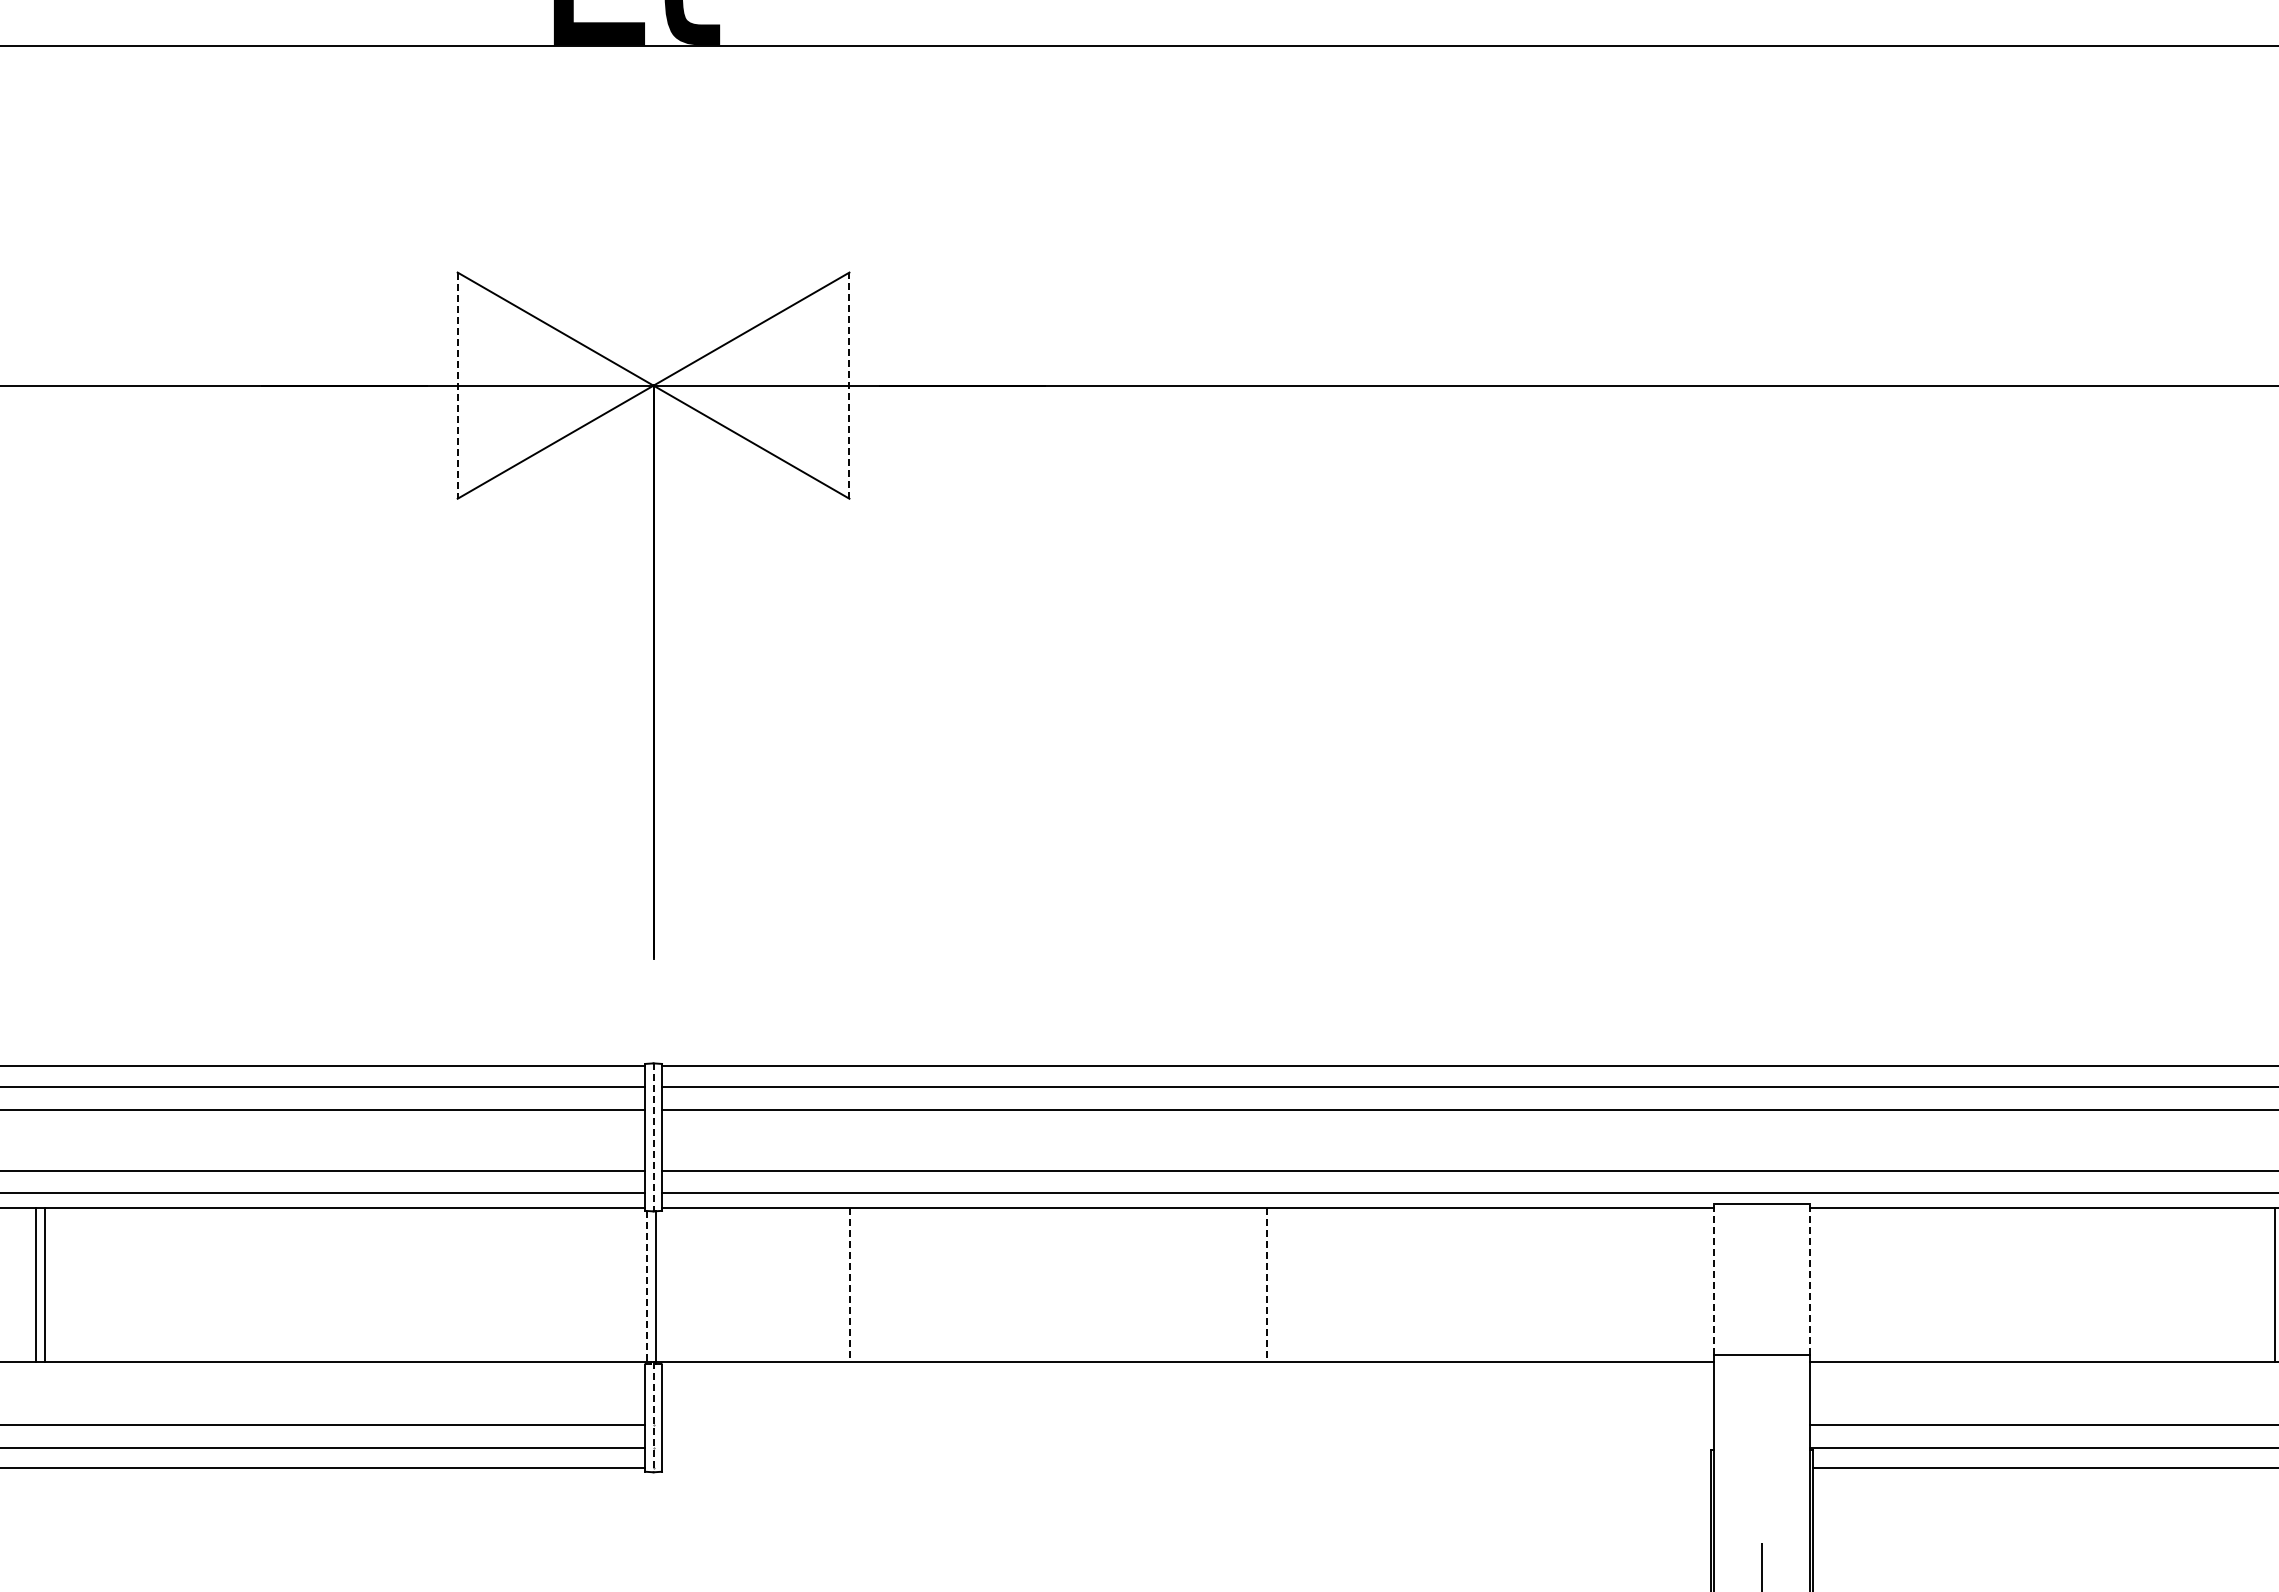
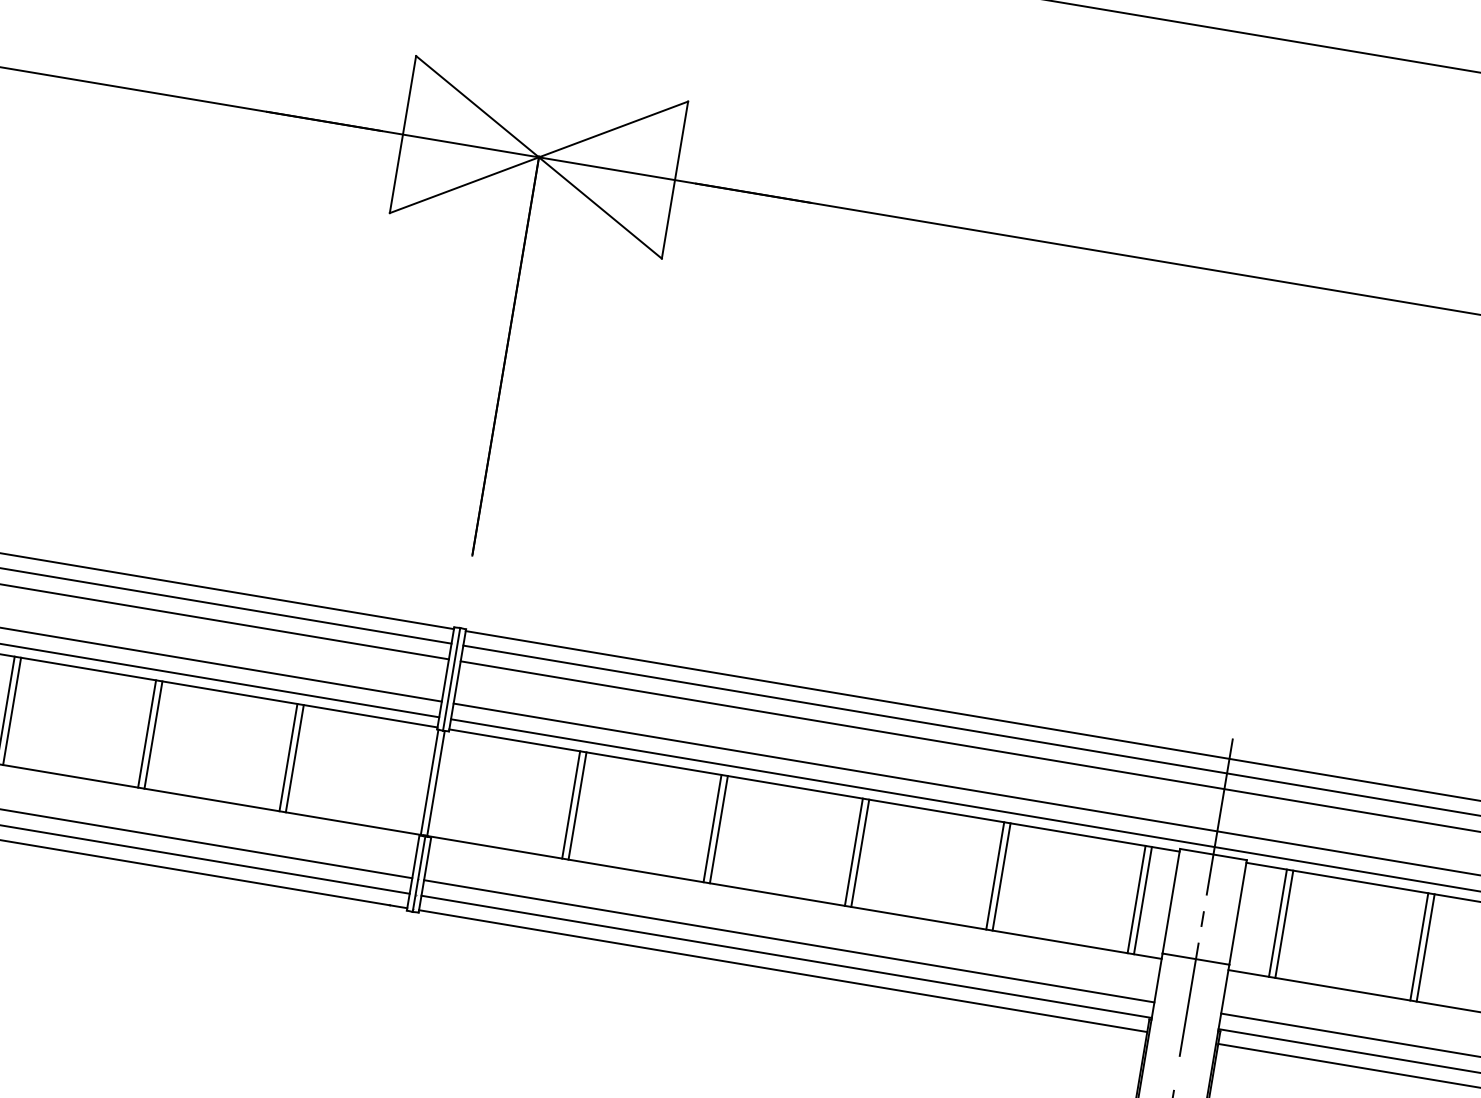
line: (849, 385) -> (675, 180), dashed -> solid
line: (457, 386) -> (402, 135), dashed -> solid
line: (653, 1137) -> (451, 679), dashed -> solid
line: (1761, 1266) -> (1206, 897), added
line: (1713, 1278) -> (1171, 900), dashed -> solid
line: (1809, 1278) -> (1237, 911), dashed -> solid
line: (239, 1285) -> (146, 734), added
line: (248, 1285) -> (153, 735), added
line: (443, 1285) -> (288, 757), added
line: (452, 1285) -> (294, 758), added
line: (850, 1285) -> (571, 805), dashed -> solid
line: (859, 1285) -> (577, 806), added
line: (1054, 1285) -> (712, 828), added
line: (1063, 1285) -> (719, 829), added
line: (1257, 1285) -> (853, 852), added
line: (1266, 1285) -> (860, 853), dashed -> solid
line: (1461, 1285) -> (995, 876), added
line: (1470, 1285) -> (1001, 877), added
line: (1664, 1285) -> (1136, 899), added
line: (1673, 1285) -> (1142, 900), added
line: (1868, 1285) -> (1278, 923), added
line: (1877, 1285) -> (1284, 924), added
line: (2071, 1285) -> (1419, 947), added
line: (2080, 1285) -> (1425, 948), added
line: (646, 1286) -> (429, 782), dashed -> solid
line: (653, 1417) -> (419, 873), dashed -> solid
line: (1187, 1425) -> (788, 941), added
line: (1187, 1447) -> (786, 956), added
line: (1186, 1468) -> (783, 971), added

